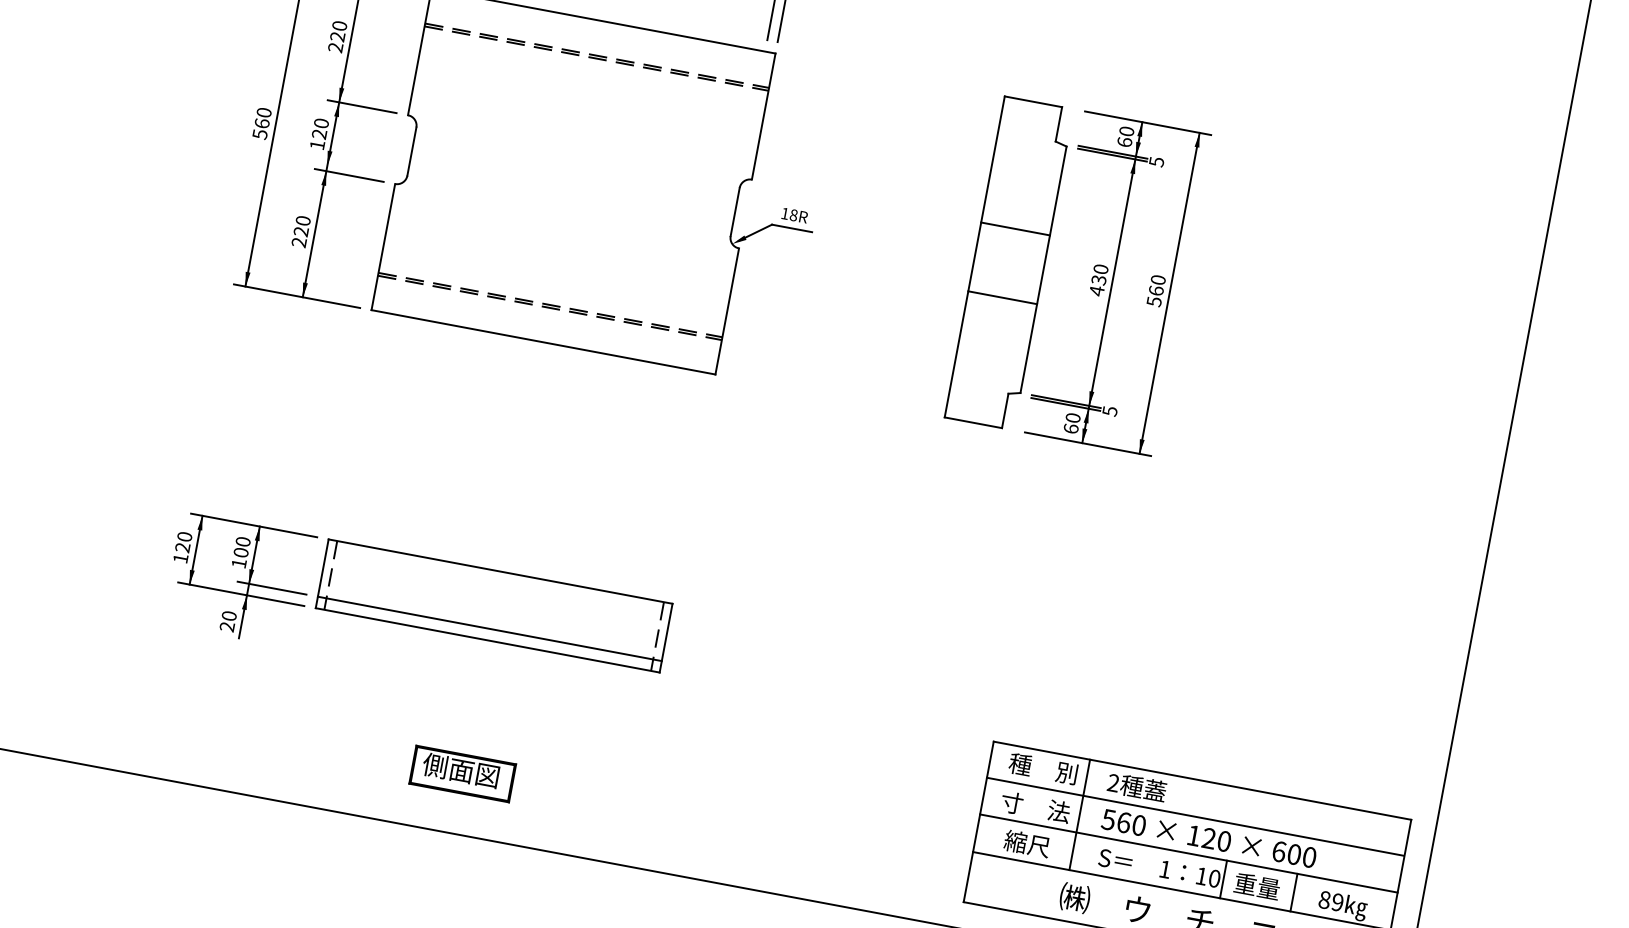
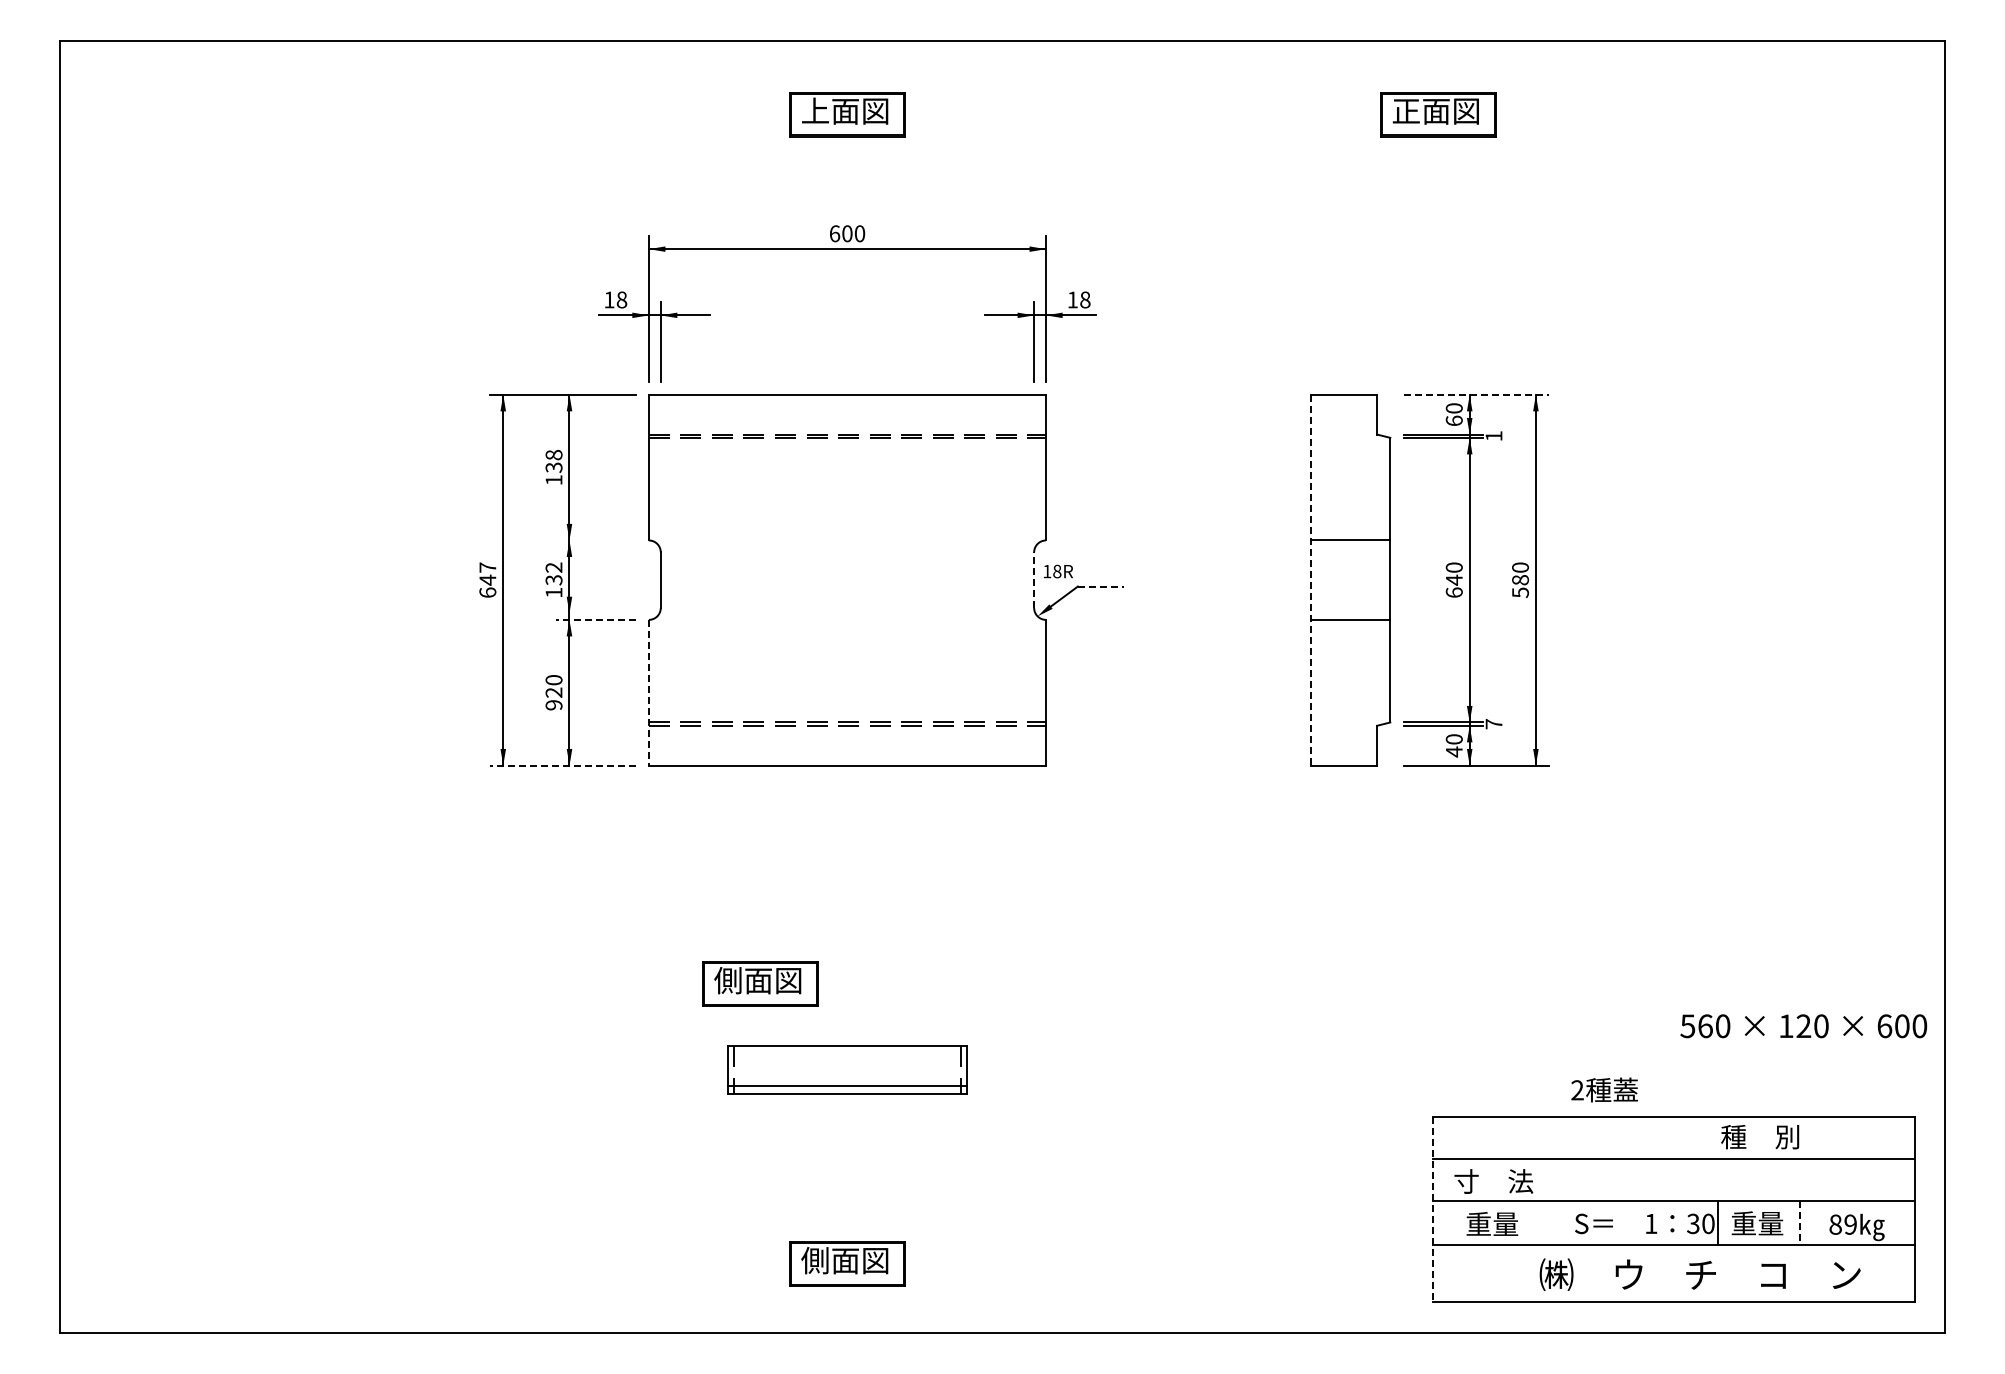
text: (337, 36) -> (553, 467), 220 -> 138
line: (361, 106) -> (595, 540), removed
text: (261, 123) -> (487, 580), 560 -> 647
line: (1148, 123) -> (1476, 394), solid -> dashed
text: (320, 128) -> (553, 573), 120 -> 132
text: (1156, 162) -> (1493, 436), 5 -> 1
line: (348, 175) -> (595, 619), solid -> dashed
line: (735, 212) -> (1034, 580), solid -> dashed
text: (794, 215) -> (1058, 571), moved
line: (792, 228) -> (1101, 586), solid -> dashed
text: (298, 242) -> (553, 705), 220 -> 920
line: (383, 246) -> (648, 692), solid -> dashed
line: (974, 257) -> (1310, 580), solid -> dashed
text: (1097, 285) -> (1453, 586), 430 -> 640
text: (1156, 290) -> (1520, 579), 560 -> 580
line: (296, 296) -> (562, 765), solid -> dashed
text: (1109, 411) -> (1493, 724), 5 -> 7
text: (1070, 428) -> (1453, 751), 60 -> 40
part: (432, 516) -> (760, 983), added
part: (239, 580) -> (557, 1094), removed
part: (494, 605) -> (847, 1069), size x0.6
text: (1043, 769) -> (1760, 1137), moved
text: (1136, 786) -> (1604, 1089), moved
line: (1079, 814) -> (1544, 1180), removed
line: (978, 821) -> (1433, 1209), solid -> dashed
text: (1208, 838) -> (1803, 1026), moved
text: (1027, 843) -> (1492, 1223), 縮尺 -> 重量
text: (1201, 875) -> (1693, 1223), 10 -> 30
line: (1293, 892) -> (1799, 1222), solid -> dashed

